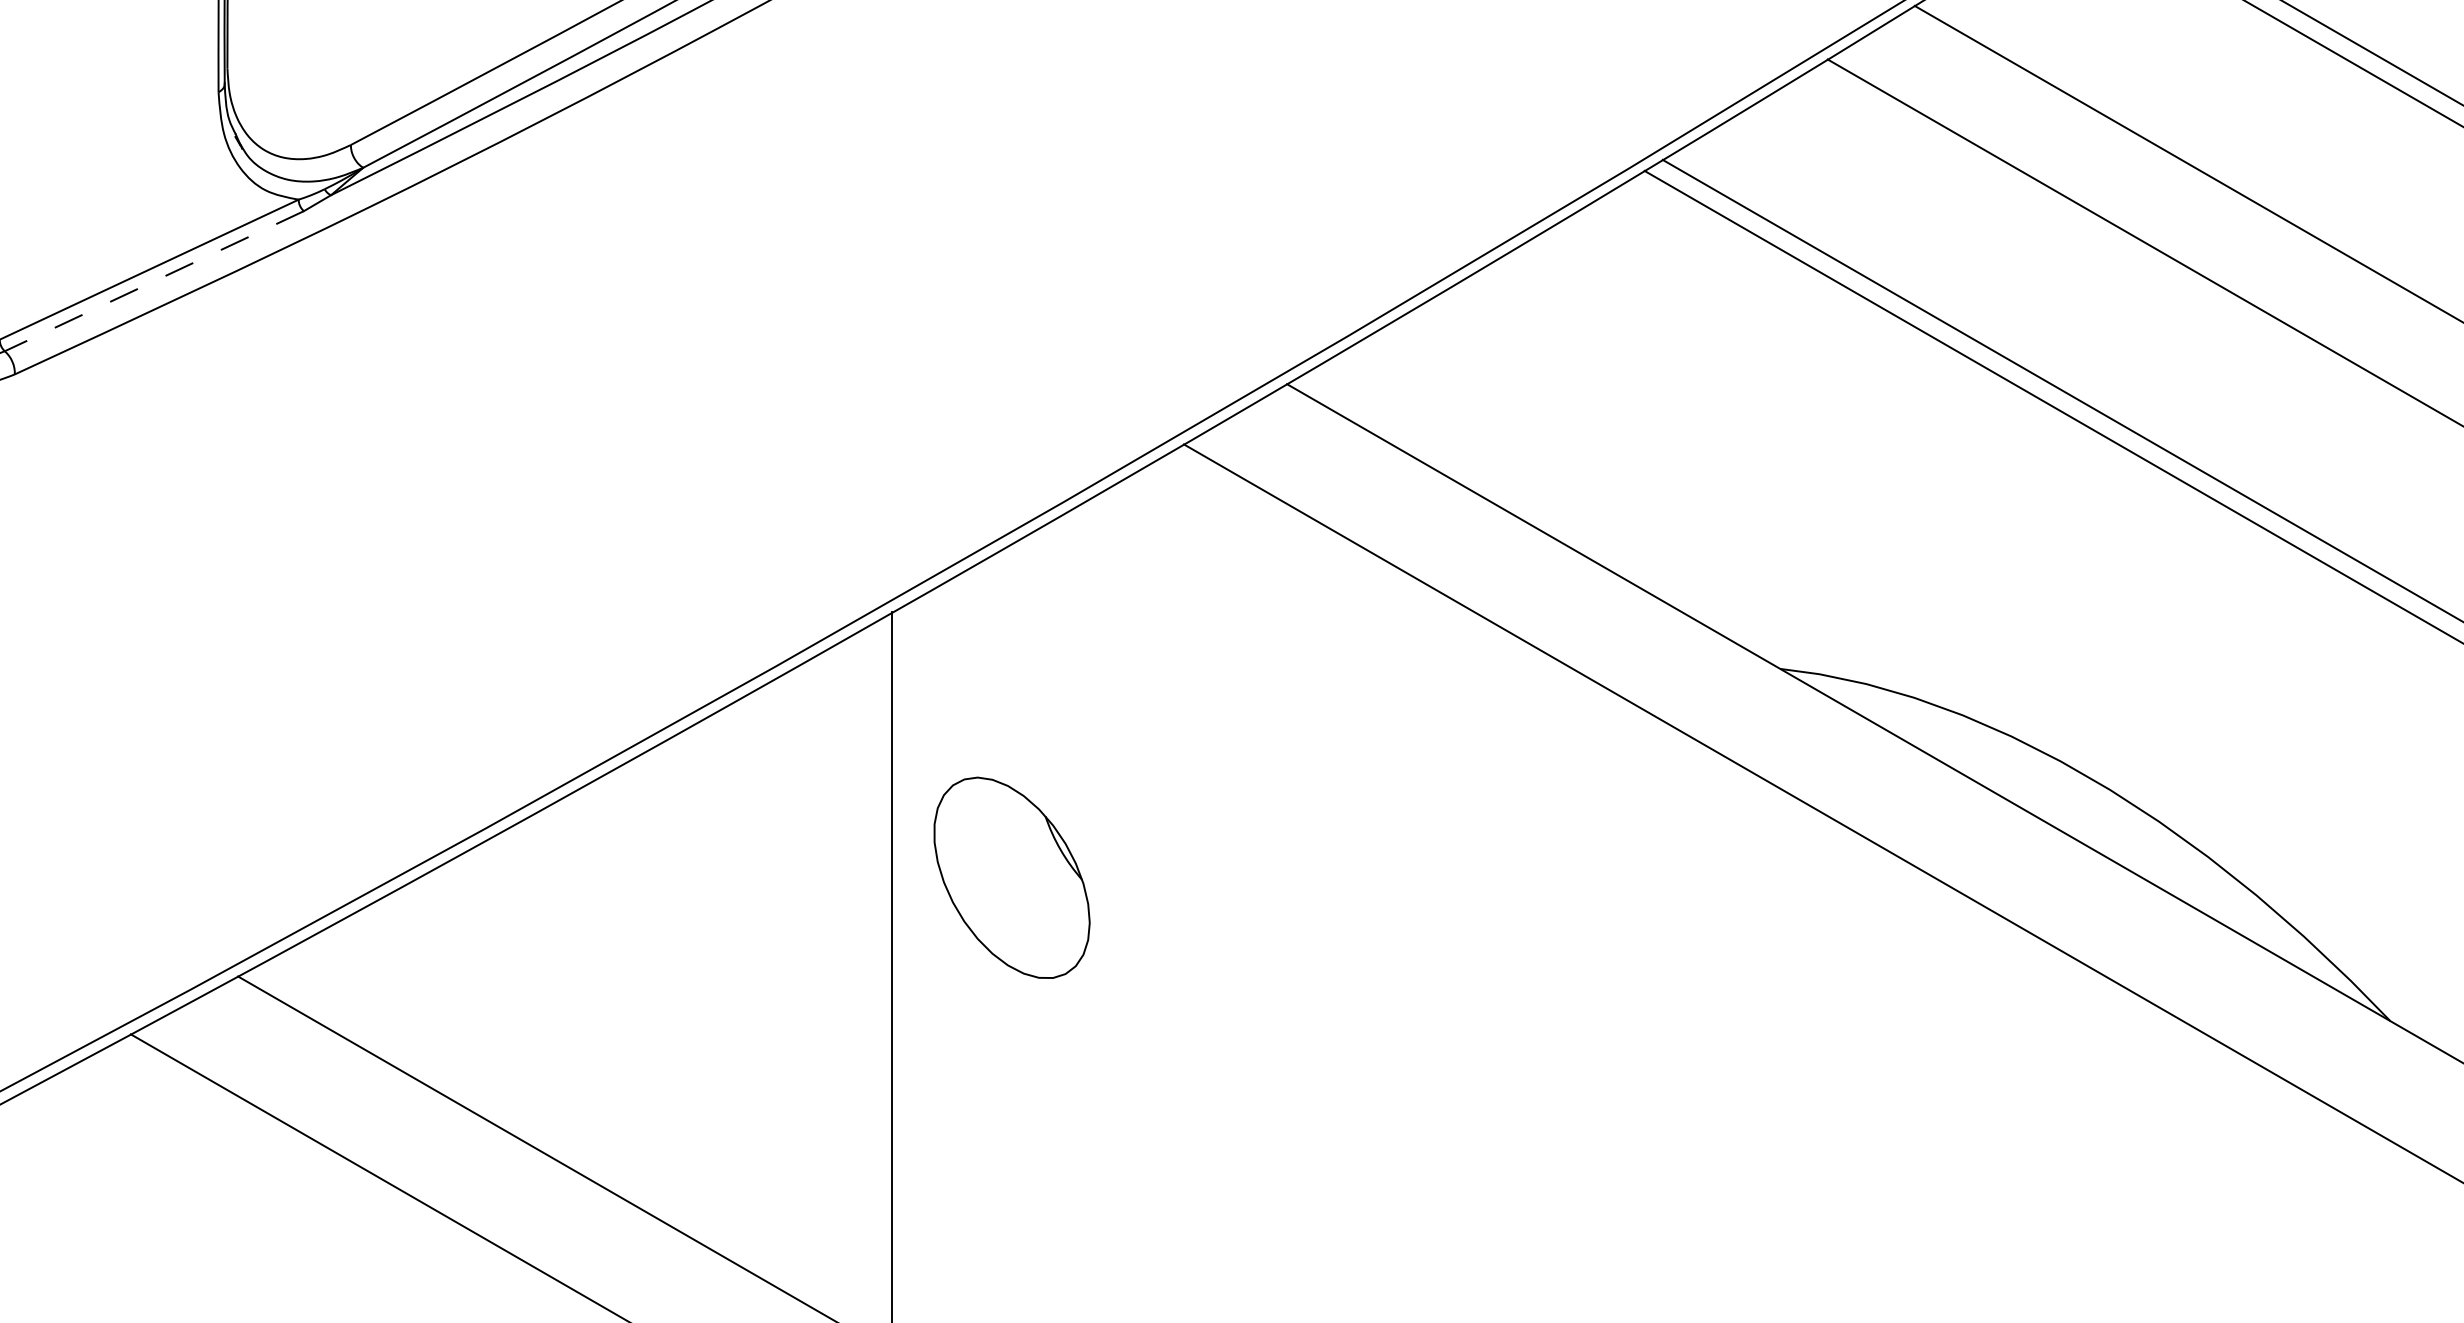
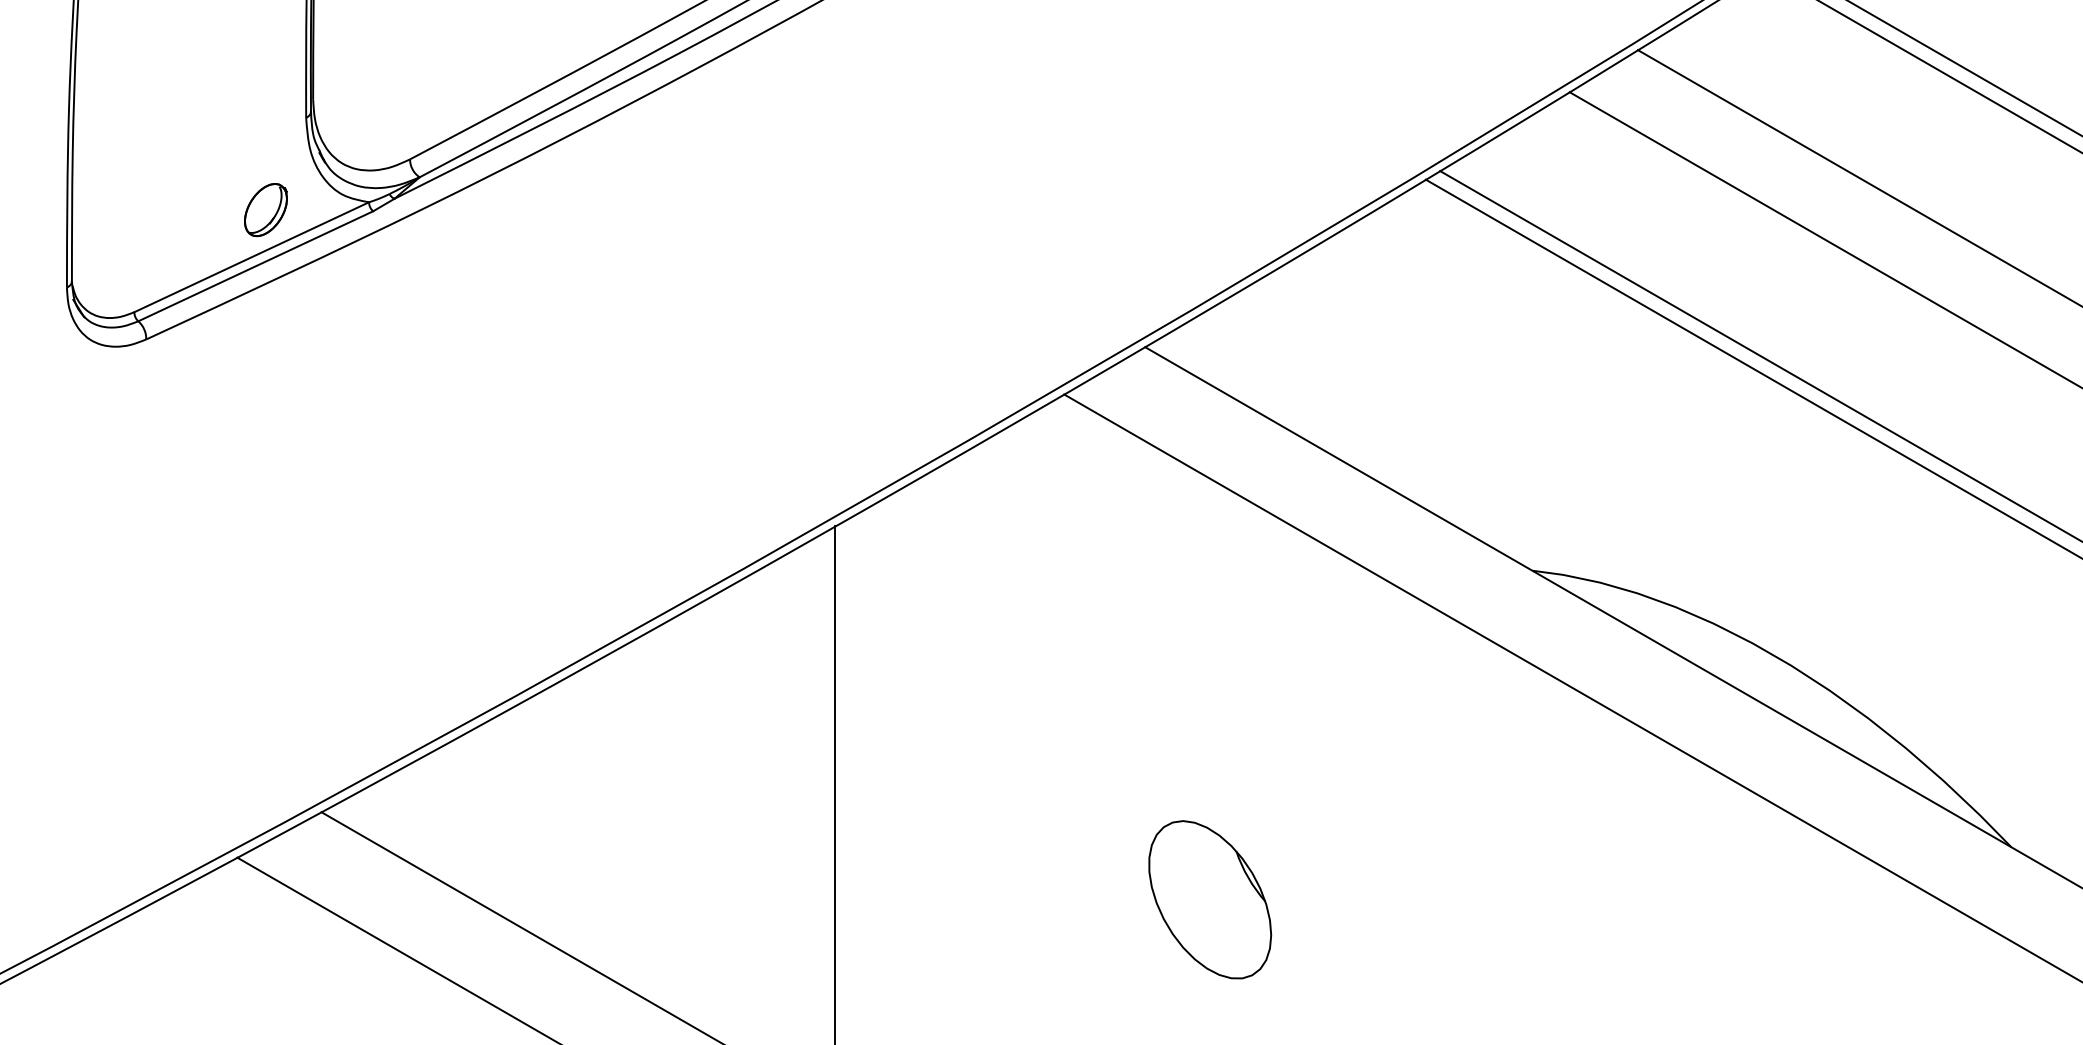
part: (166, 210) -> (265, 210), added
line: (154, 281) -> (255, 266), dashed -> solid
part: (1012, 877) -> (1210, 899), moved

